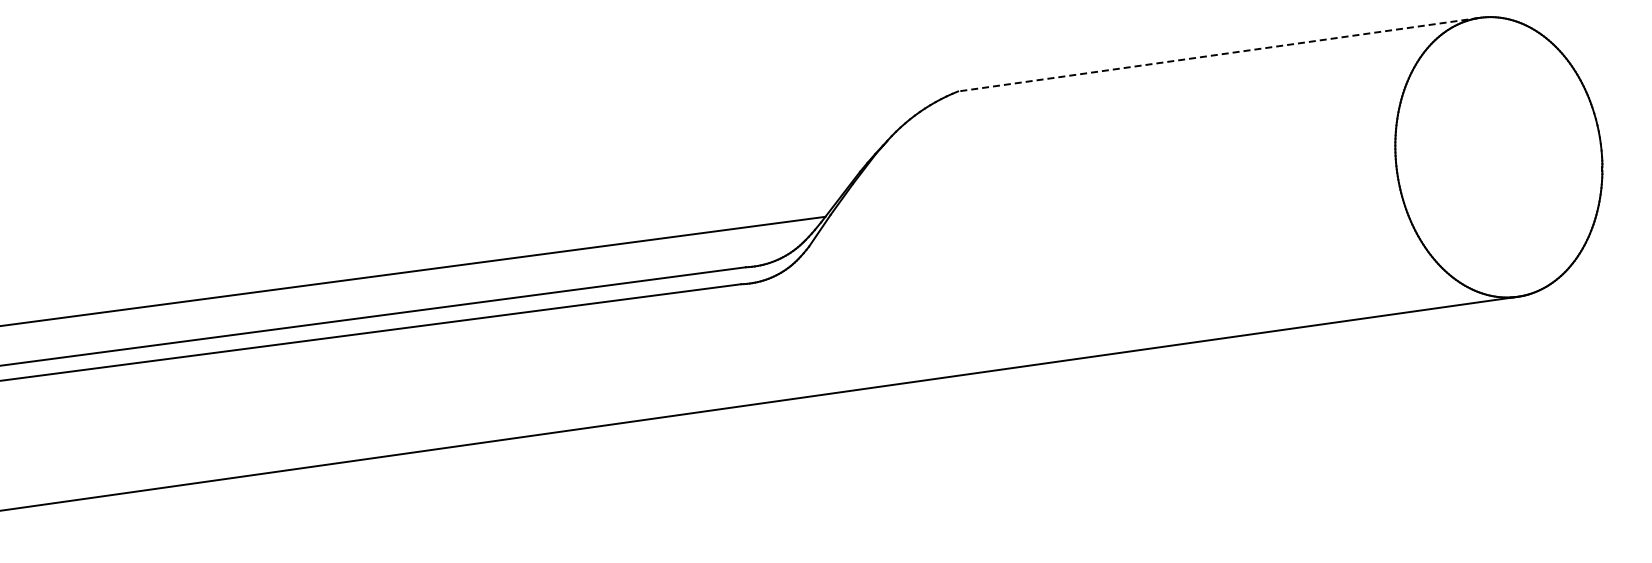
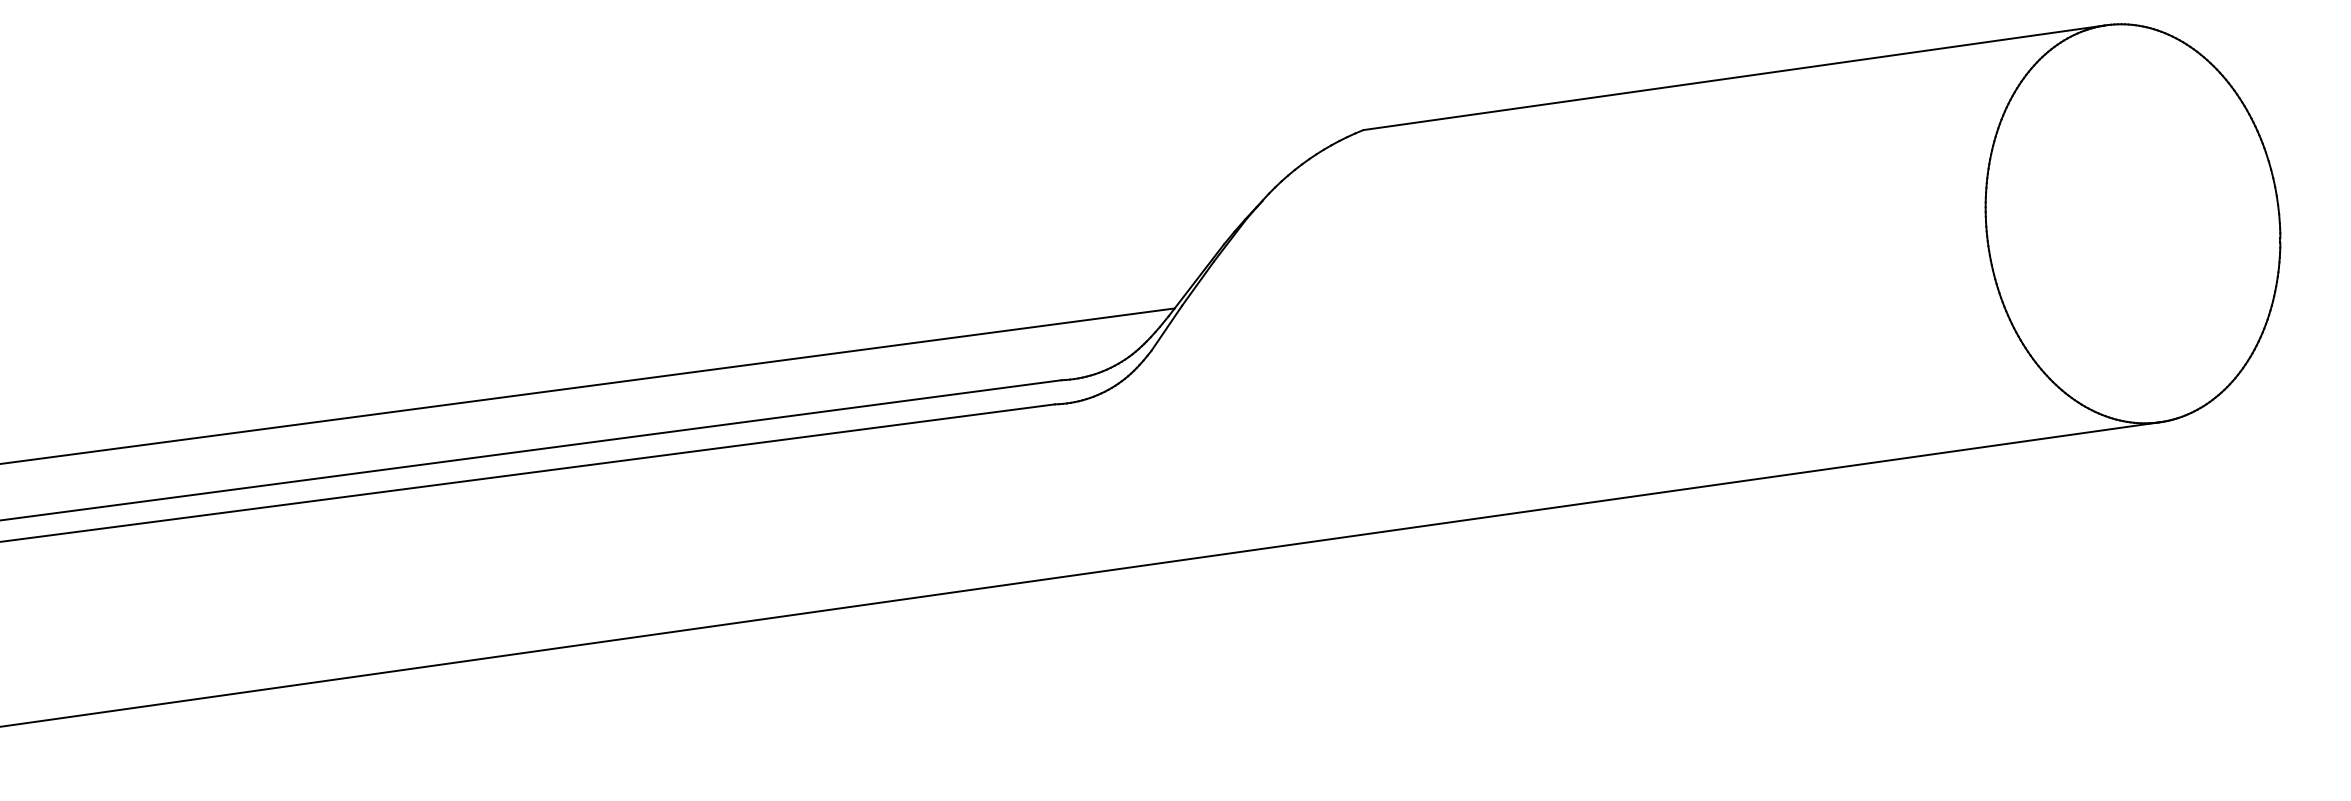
line: (1218, 54) -> (1734, 77), dashed -> solid

